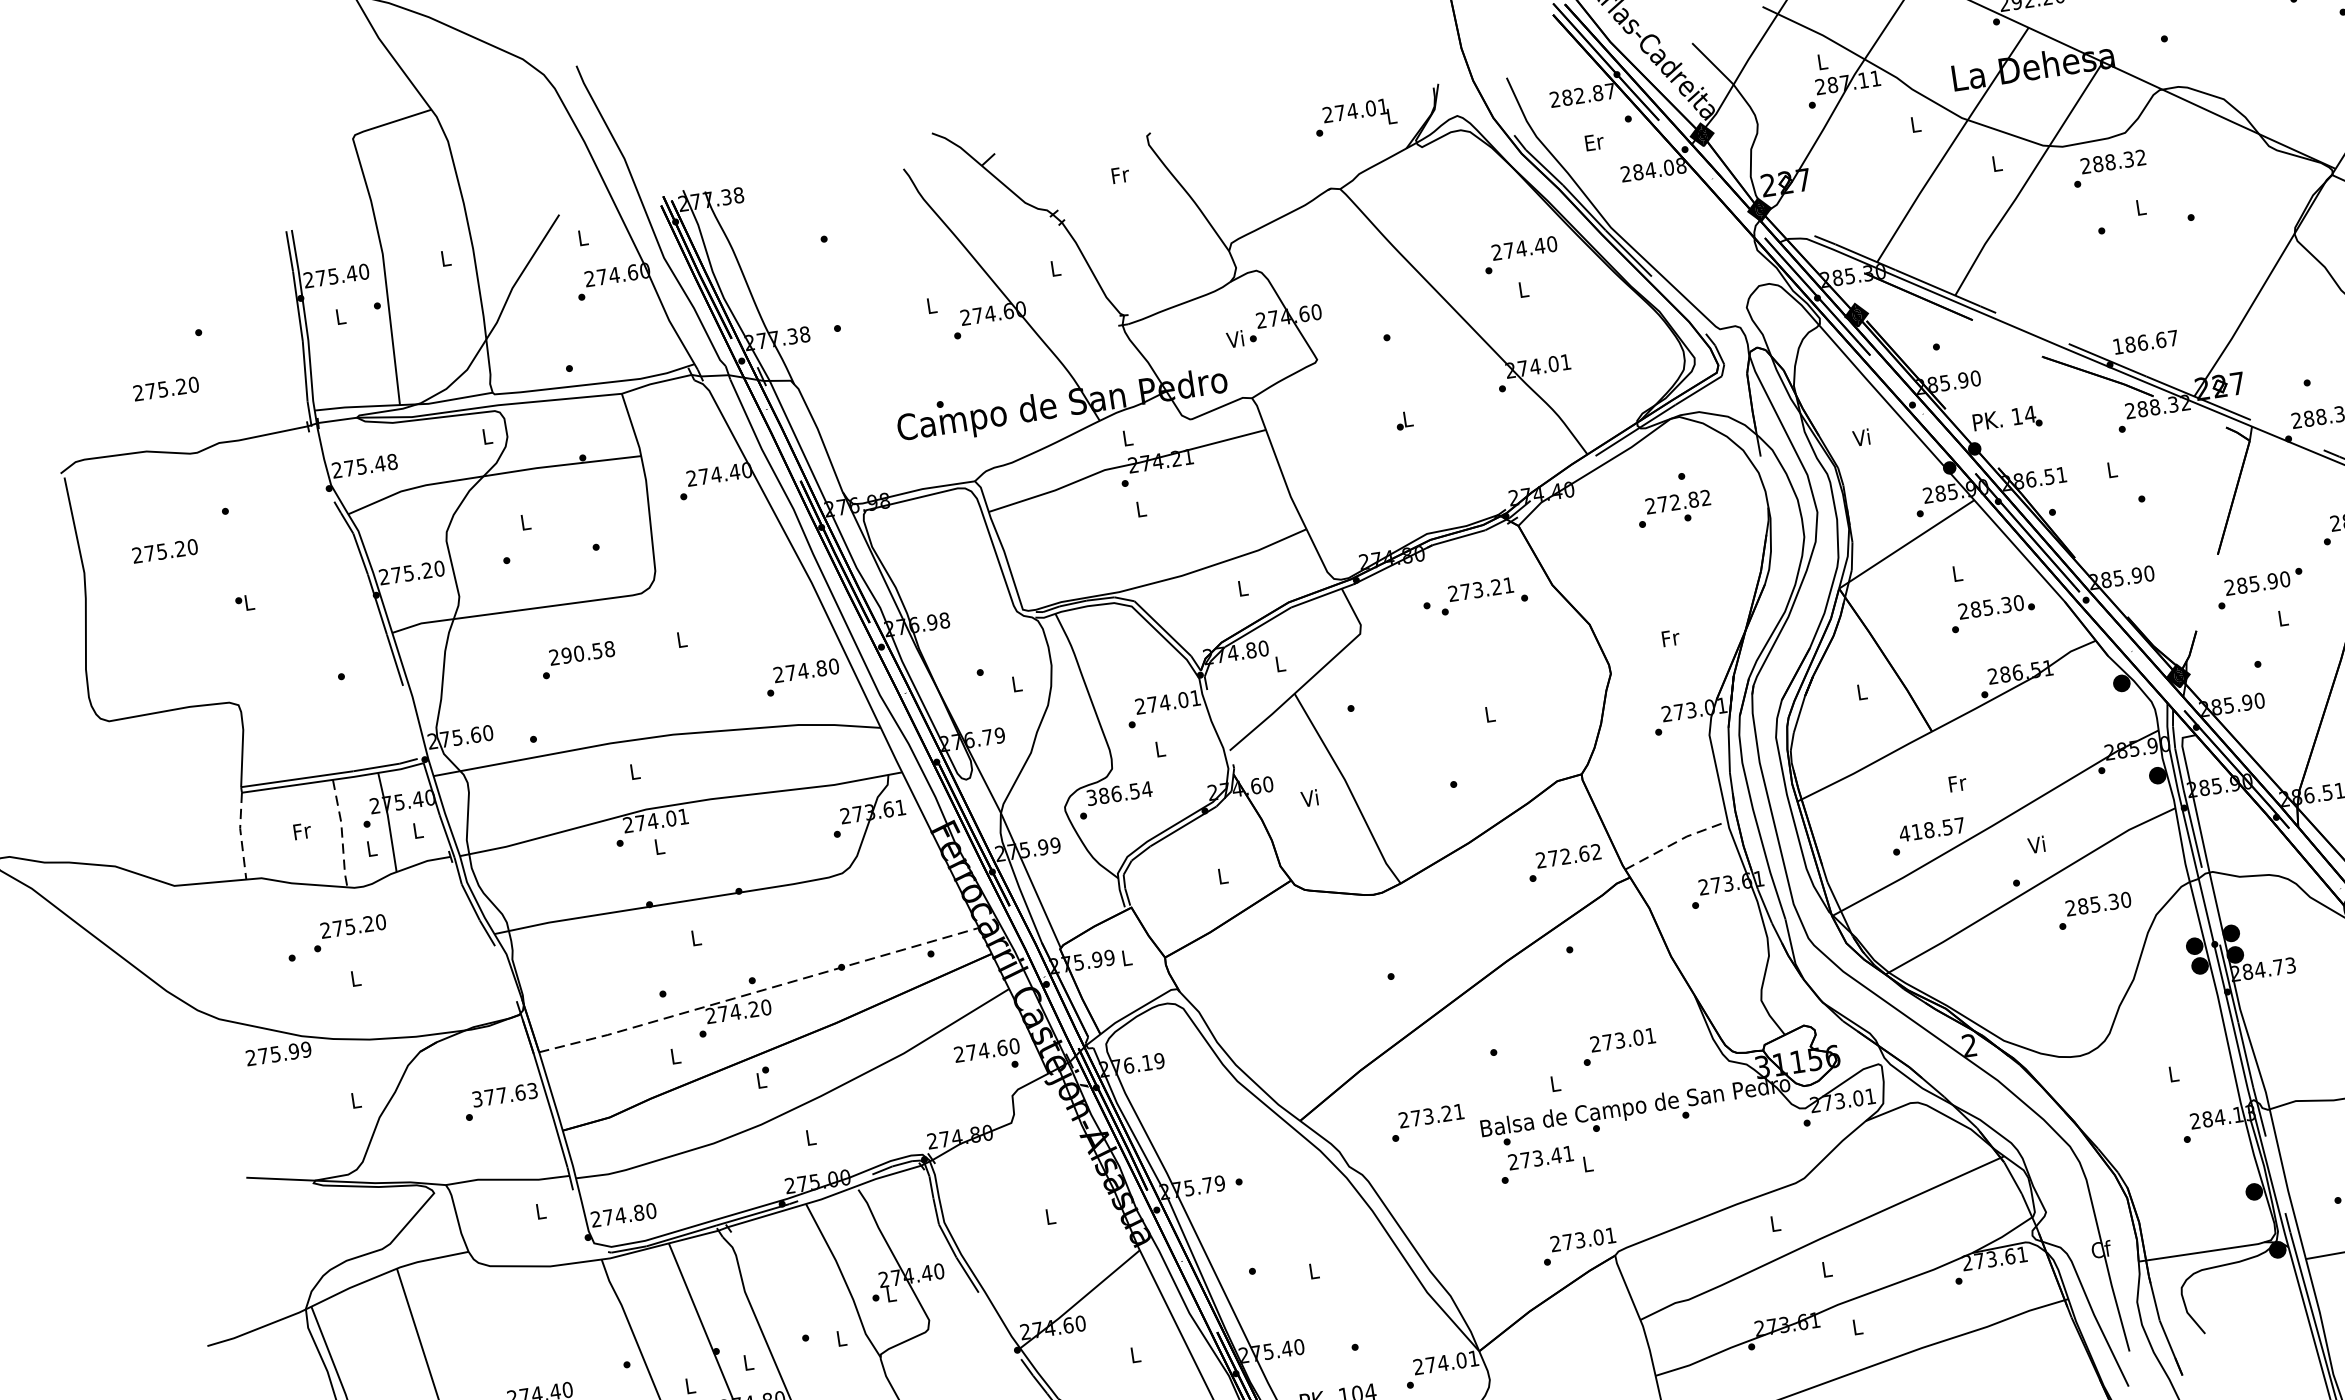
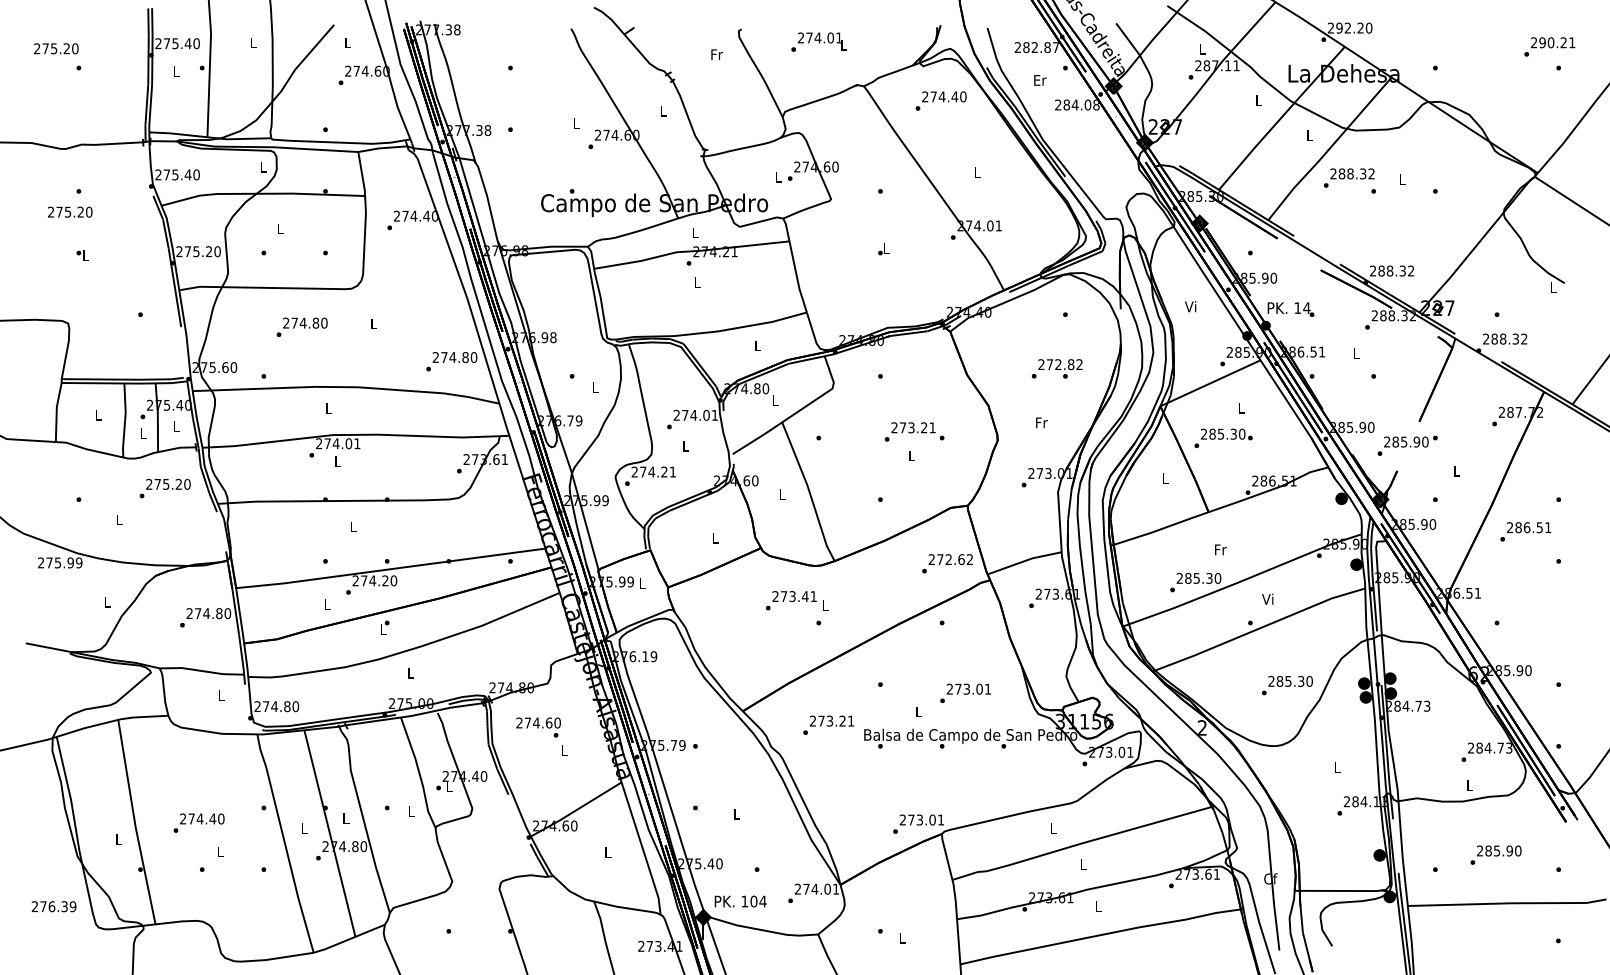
text: (1353, 116) -> (818, 41), moved
text: (2109, 167) -> (1349, 177), moved
text: (1519, 254) -> (940, 100), moved
text: (1234, 338) -> (777, 176), Vi -> L
text: (2146, 341) -> (1392, 270), 186.67 -> 288.32
text: (166, 388) -> (56, 48), moved
text: (392, 461) -> (196, 174), 275.48 -> 275.40
text: (1673, 508) -> (1056, 368), moved
text: (165, 550) -> (70, 211), moved
text: (2260, 588) -> (1407, 445), moved
text: (1483, 594) -> (914, 431), moved
text: (1992, 611) -> (1223, 437), moved
text: (587, 651) -> (309, 322), 290.58 -> 274.80
text: (1118, 792) -> (653, 471), 386.54 -> 274.21
text: (1309, 798) -> (781, 494), Vi -> L
text: (1931, 828) -> (1198, 577), 418.57 -> 285.30
text: (302, 830) -> (98, 414), Fr -> L
line: (342, 833) -> (125, 420), dashed -> solid
line: (240, 835) -> (56, 411), dashed -> solid
line: (1677, 841) -> (1025, 560), dashed -> solid
text: (2094, 910) -> (1287, 685), moved
text: (348, 933) -> (164, 488), moved
line: (758, 991) -> (390, 569), dashed -> solid
text: (987, 1056) -> (538, 727), moved
text: (504, 1094) -> (208, 613), 377.63 -> 274.80
text: (1545, 1163) -> (797, 600), moved

